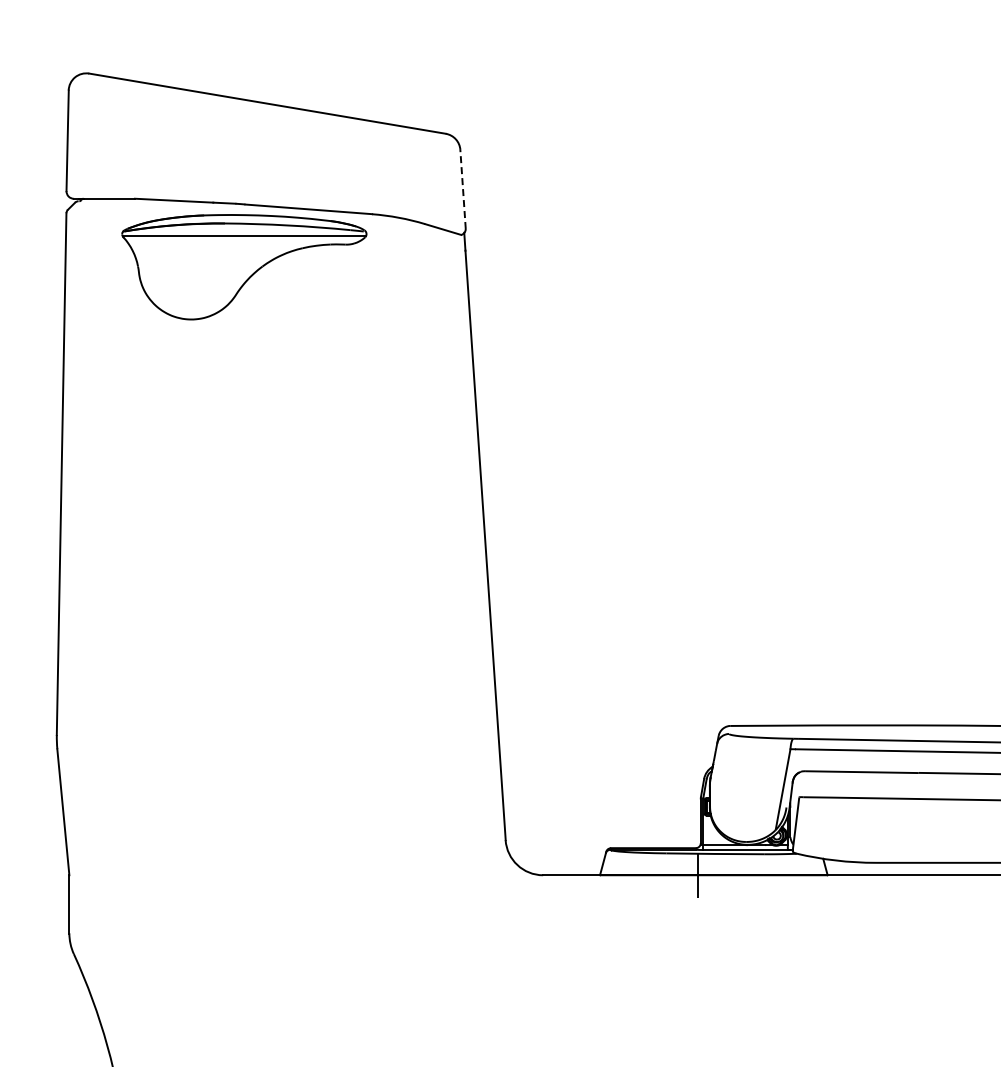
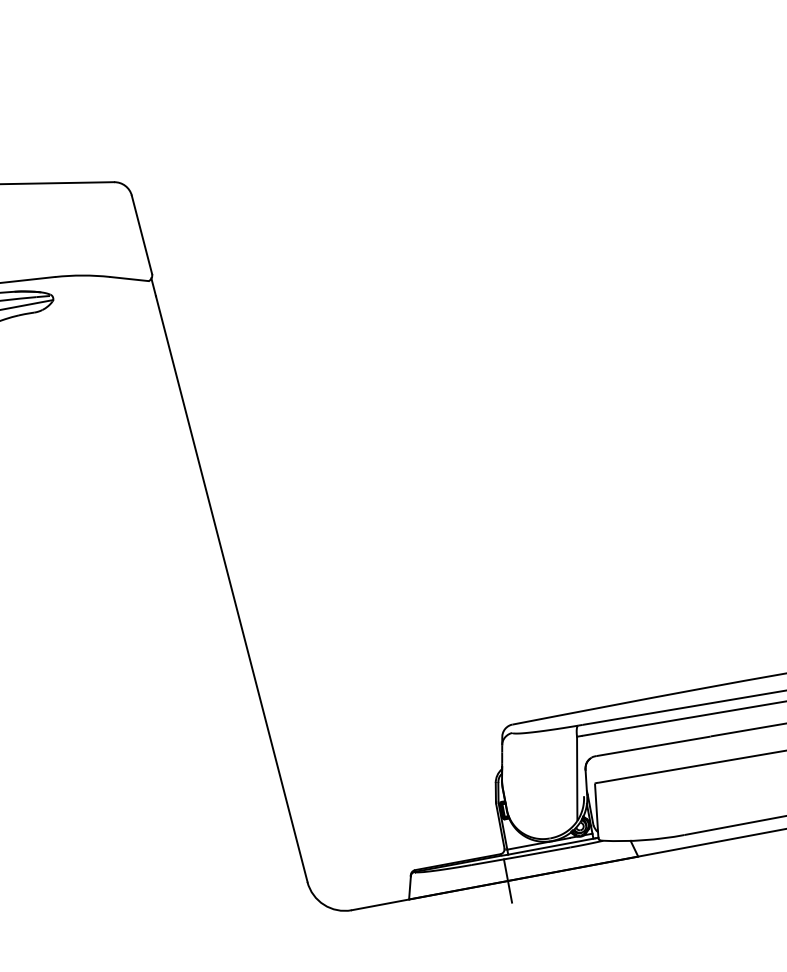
line: (463, 189) -> (142, 234), dashed -> solid

